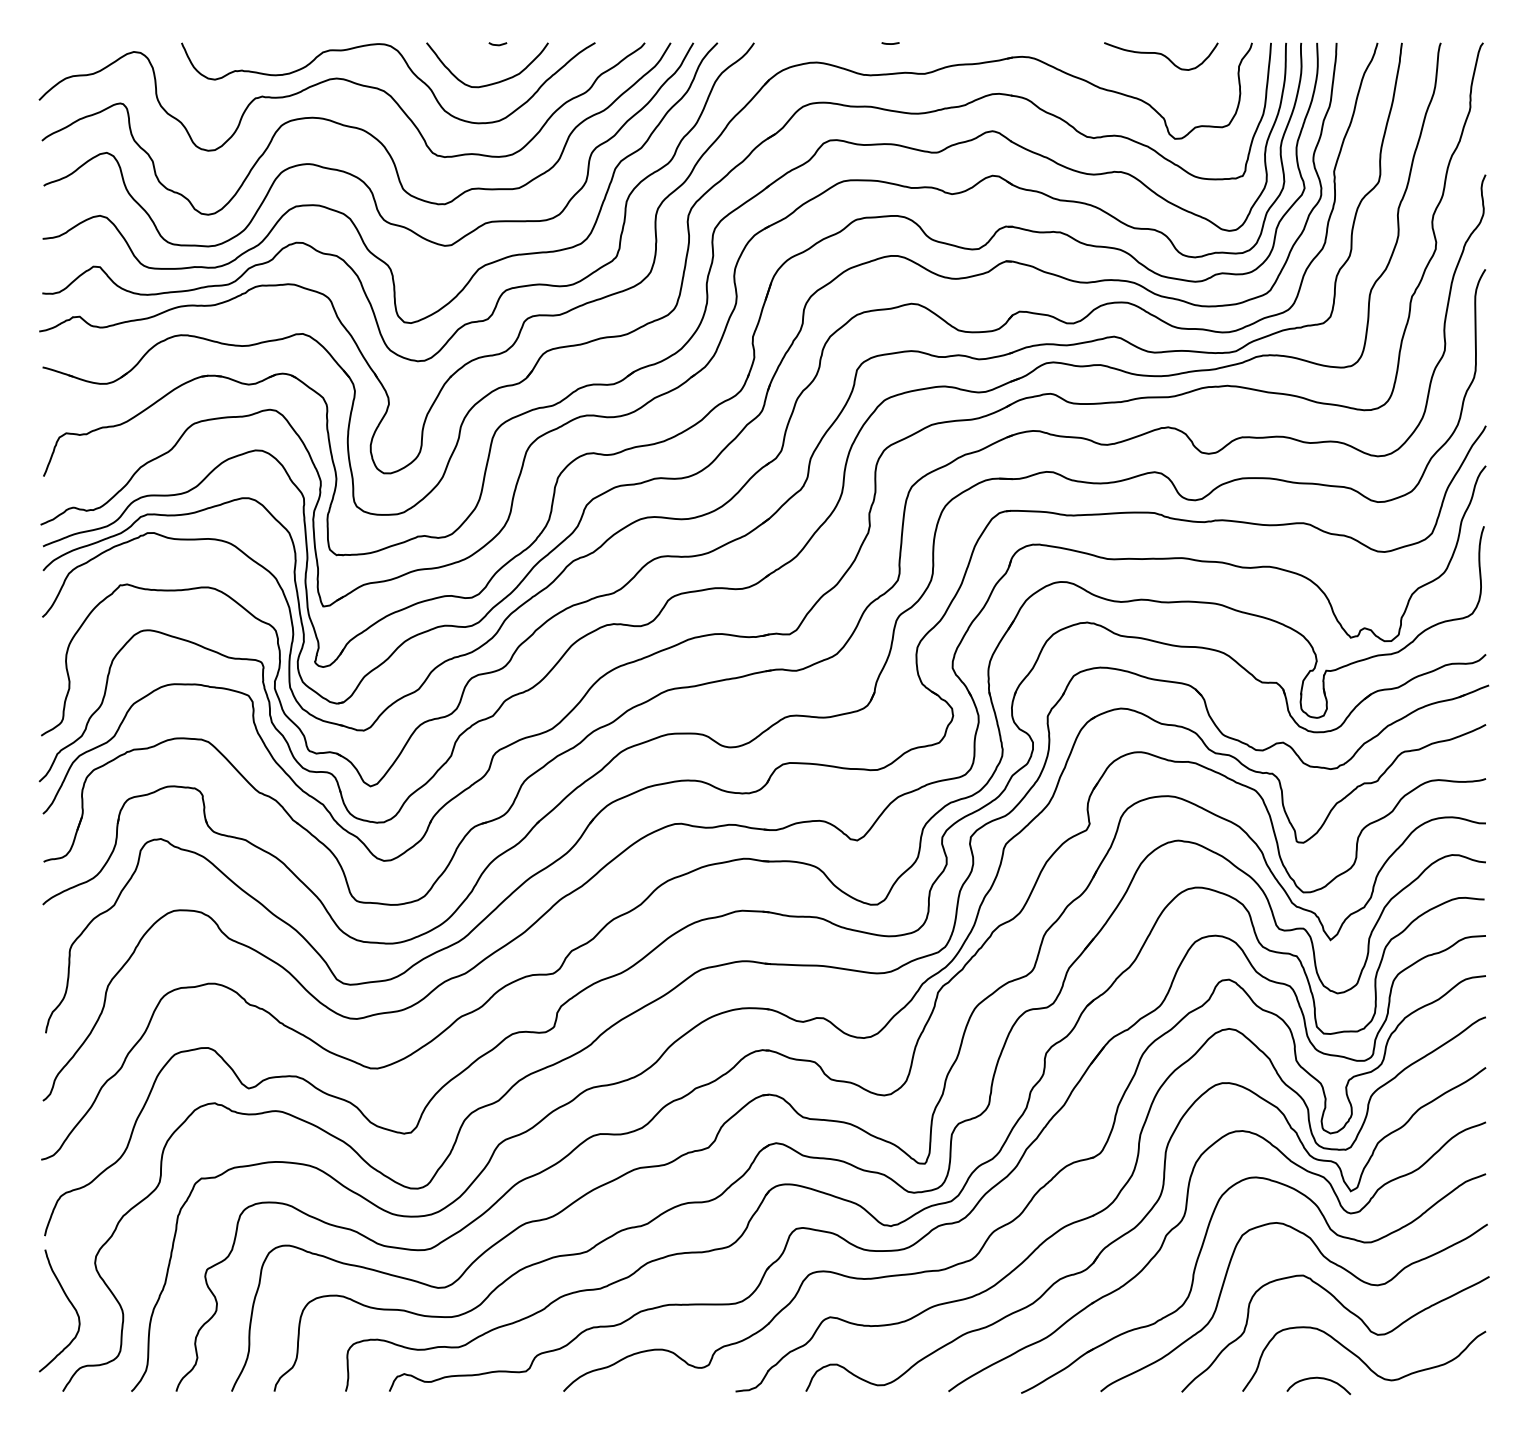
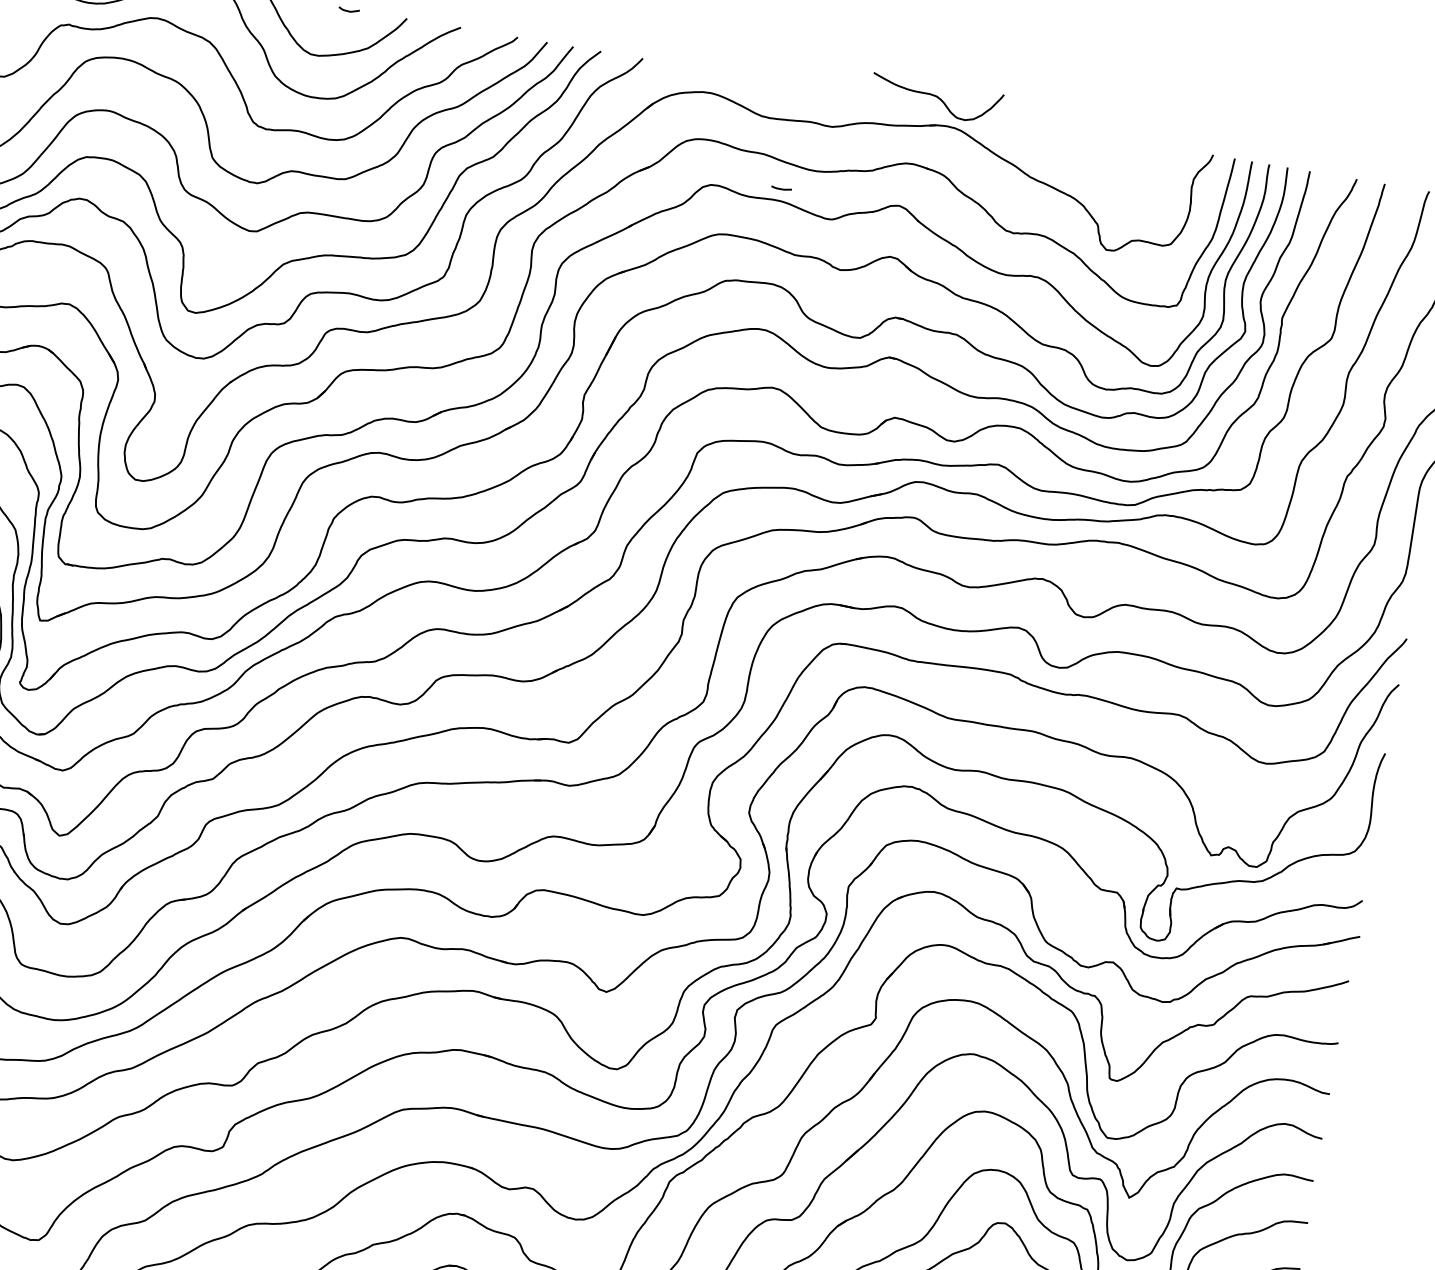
line: (890, 43) -> (781, 188), moved
curve: (1161, 55) -> (936, 98), moved

